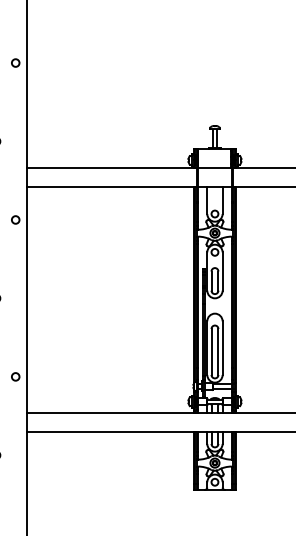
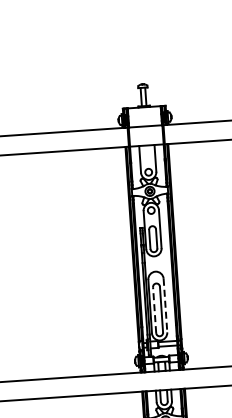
line: (222, 348) -> (165, 305), solid -> dashed
line: (211, 351) -> (154, 309), solid -> dashed

